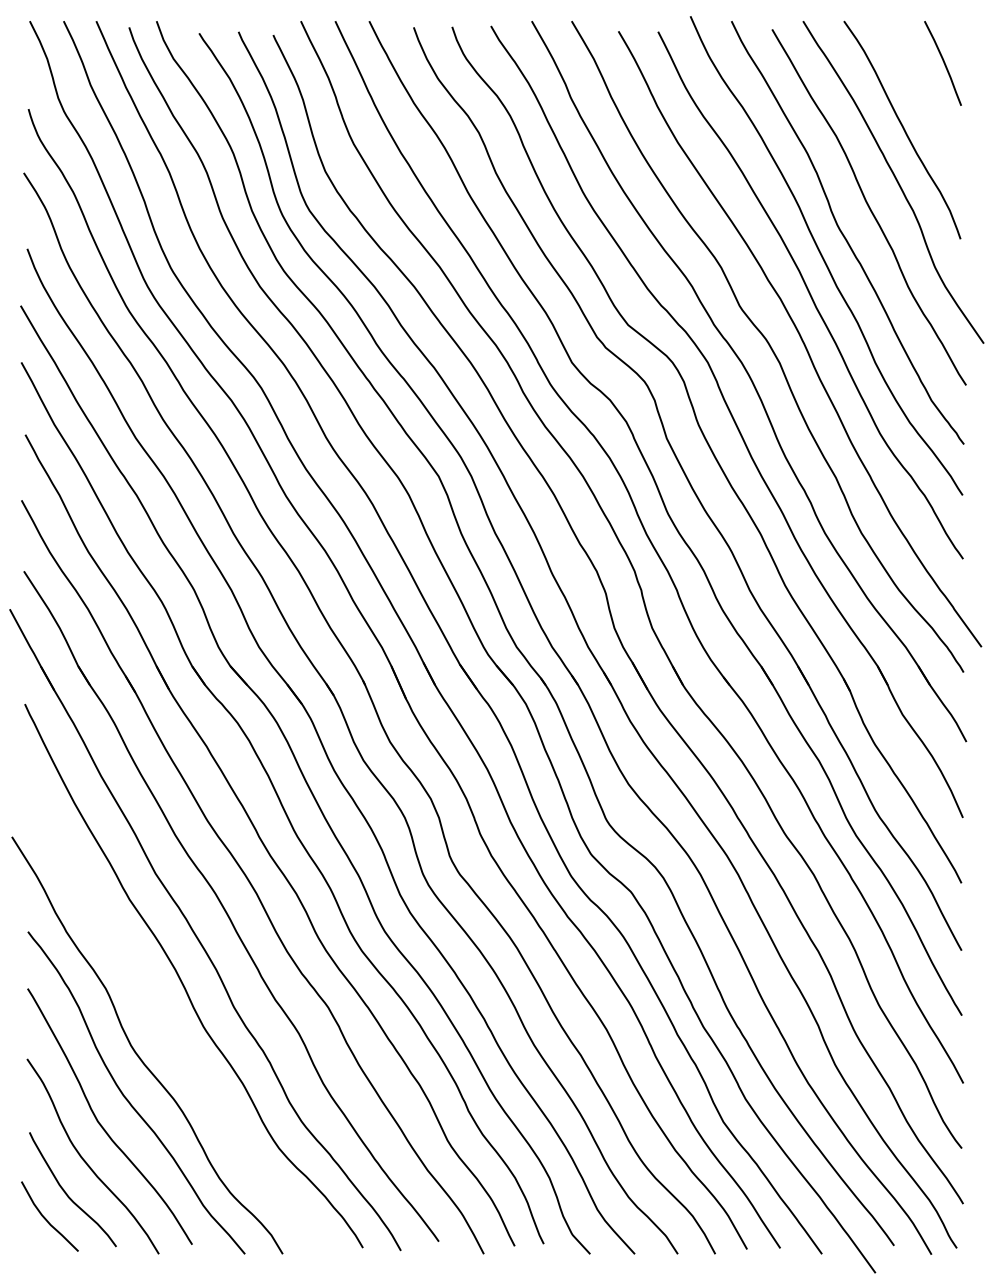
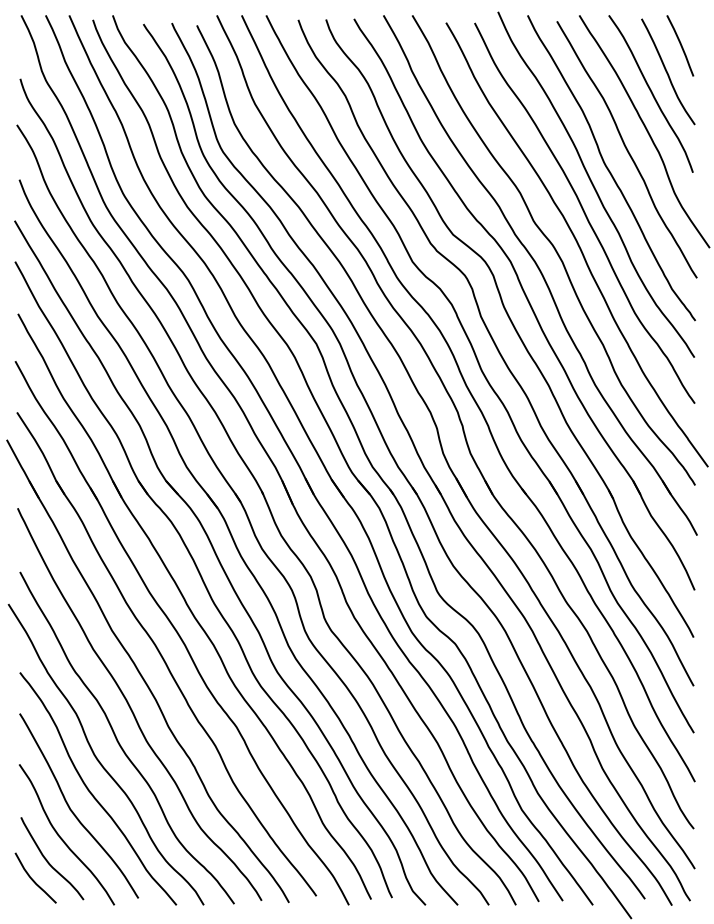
curve: (925, 99) -> (667, 71), added
curve: (165, 1028) -> (119, 742), added

